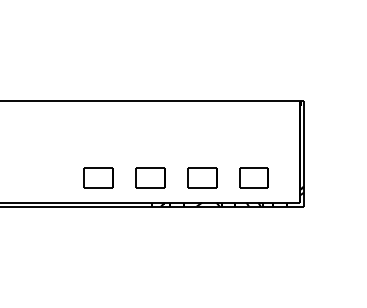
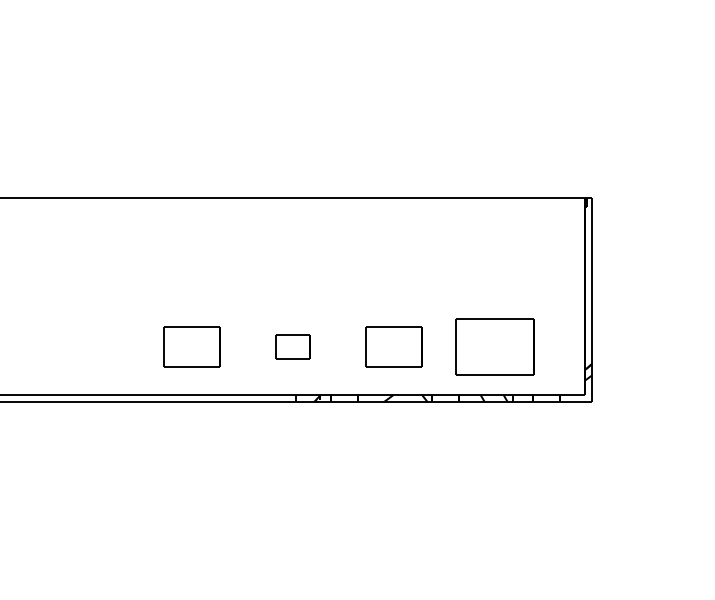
part: (150, 177) -> (293, 345), size x0.6
part: (253, 177) -> (493, 345), size x1.4

